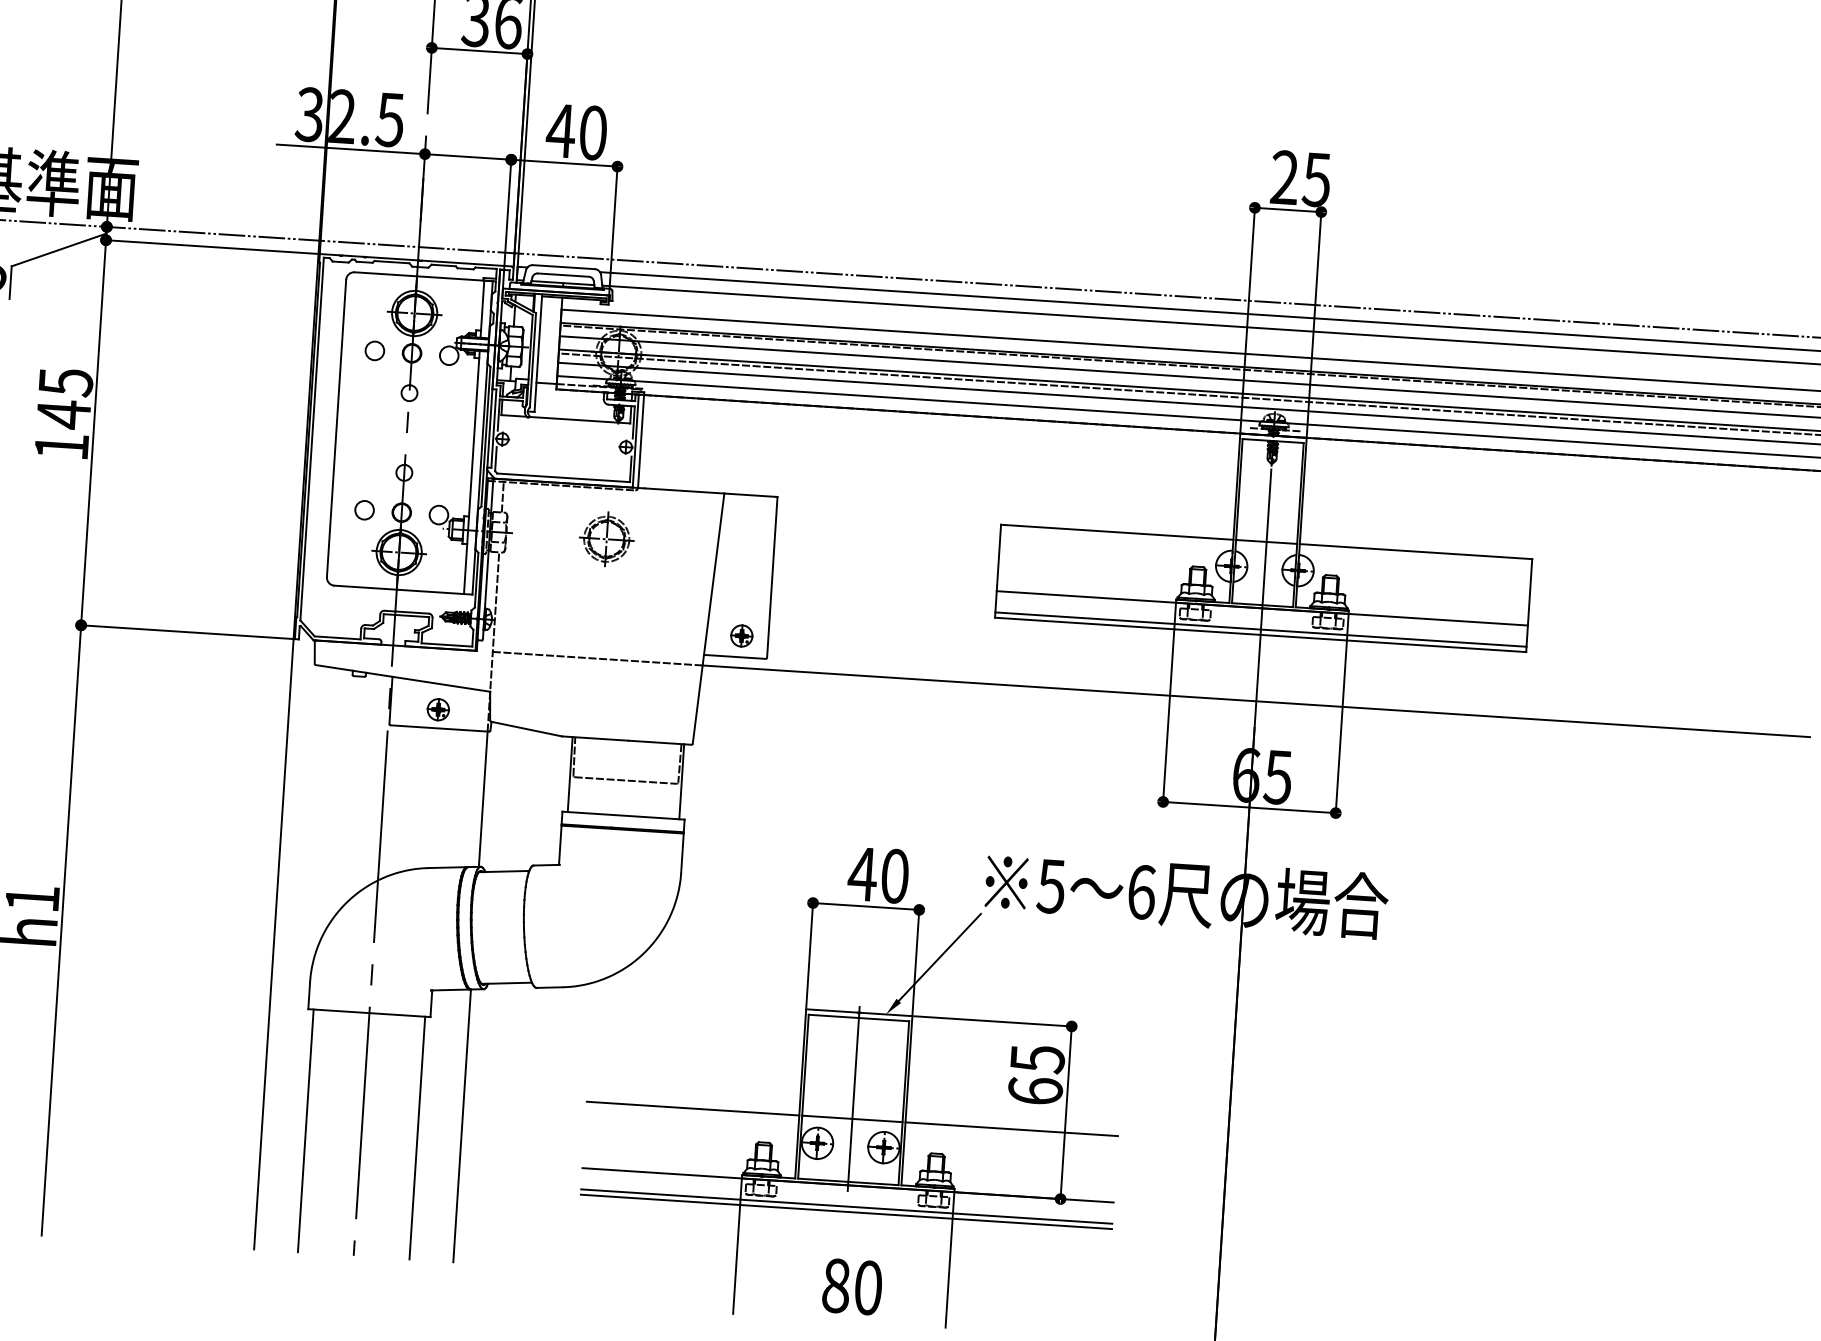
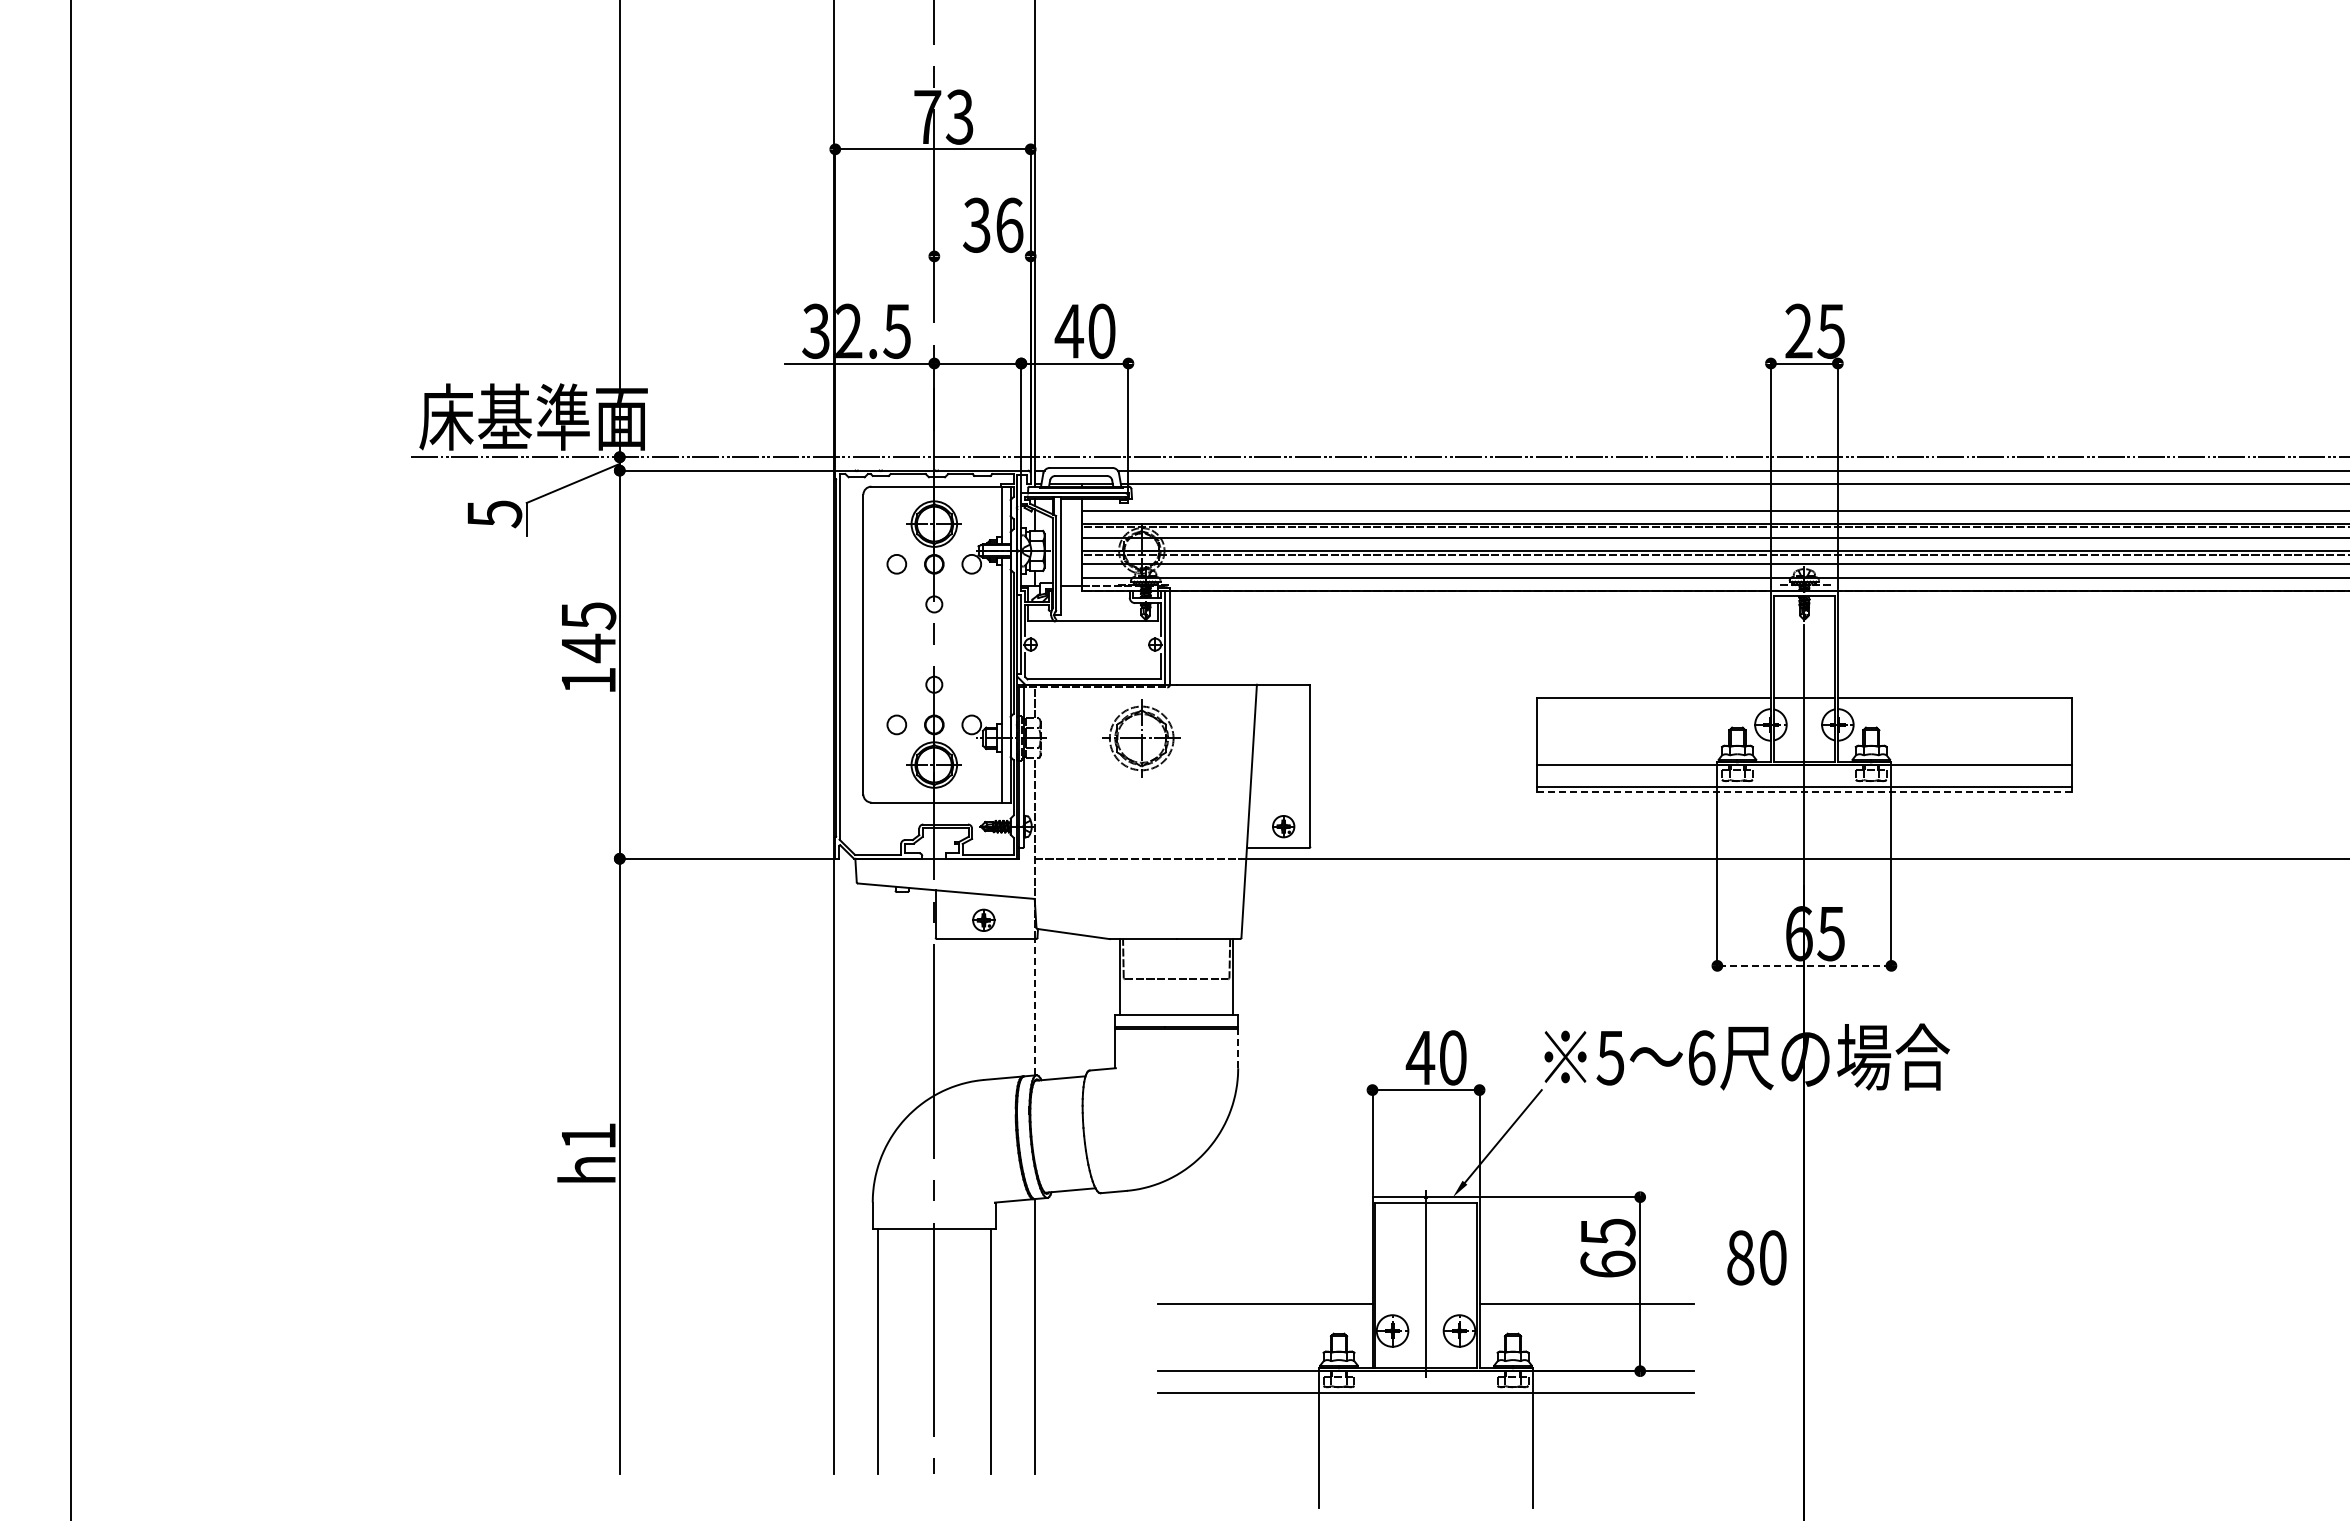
line: (479, 51) -> (982, 256), removed
part: (606, 538) -> (1141, 737), size x1.4
line: (1260, 634) -> (1804, 791), solid -> dashed
line: (483, 798) -> (1034, 1006), solid -> dashed
line: (1248, 807) -> (1803, 965), solid -> dashed
line: (682, 853) -> (1238, 1048), solid -> dashed
line: (851, 1119) -> (1425, 1304), removed
line: (845, 1211) -> (1425, 1397), removed
text: (851, 1286) -> (1756, 1257), moved

